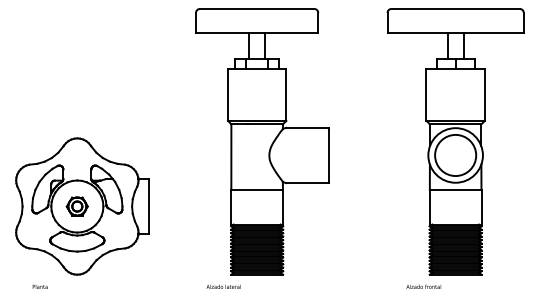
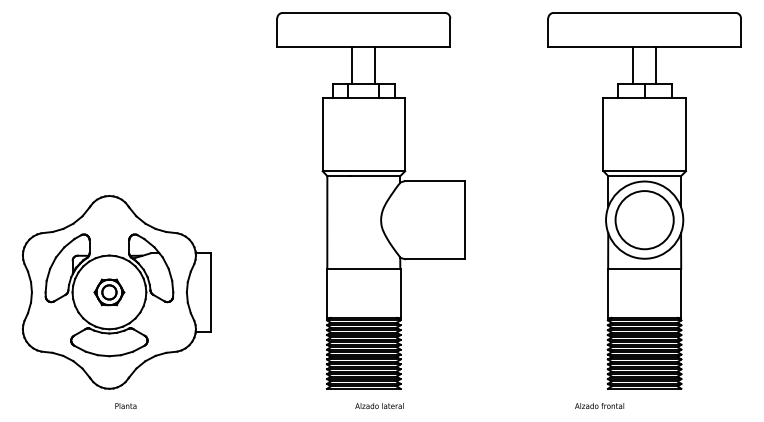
text: (39, 286) -> (125, 405), moved
text: (223, 286) -> (379, 405), moved

